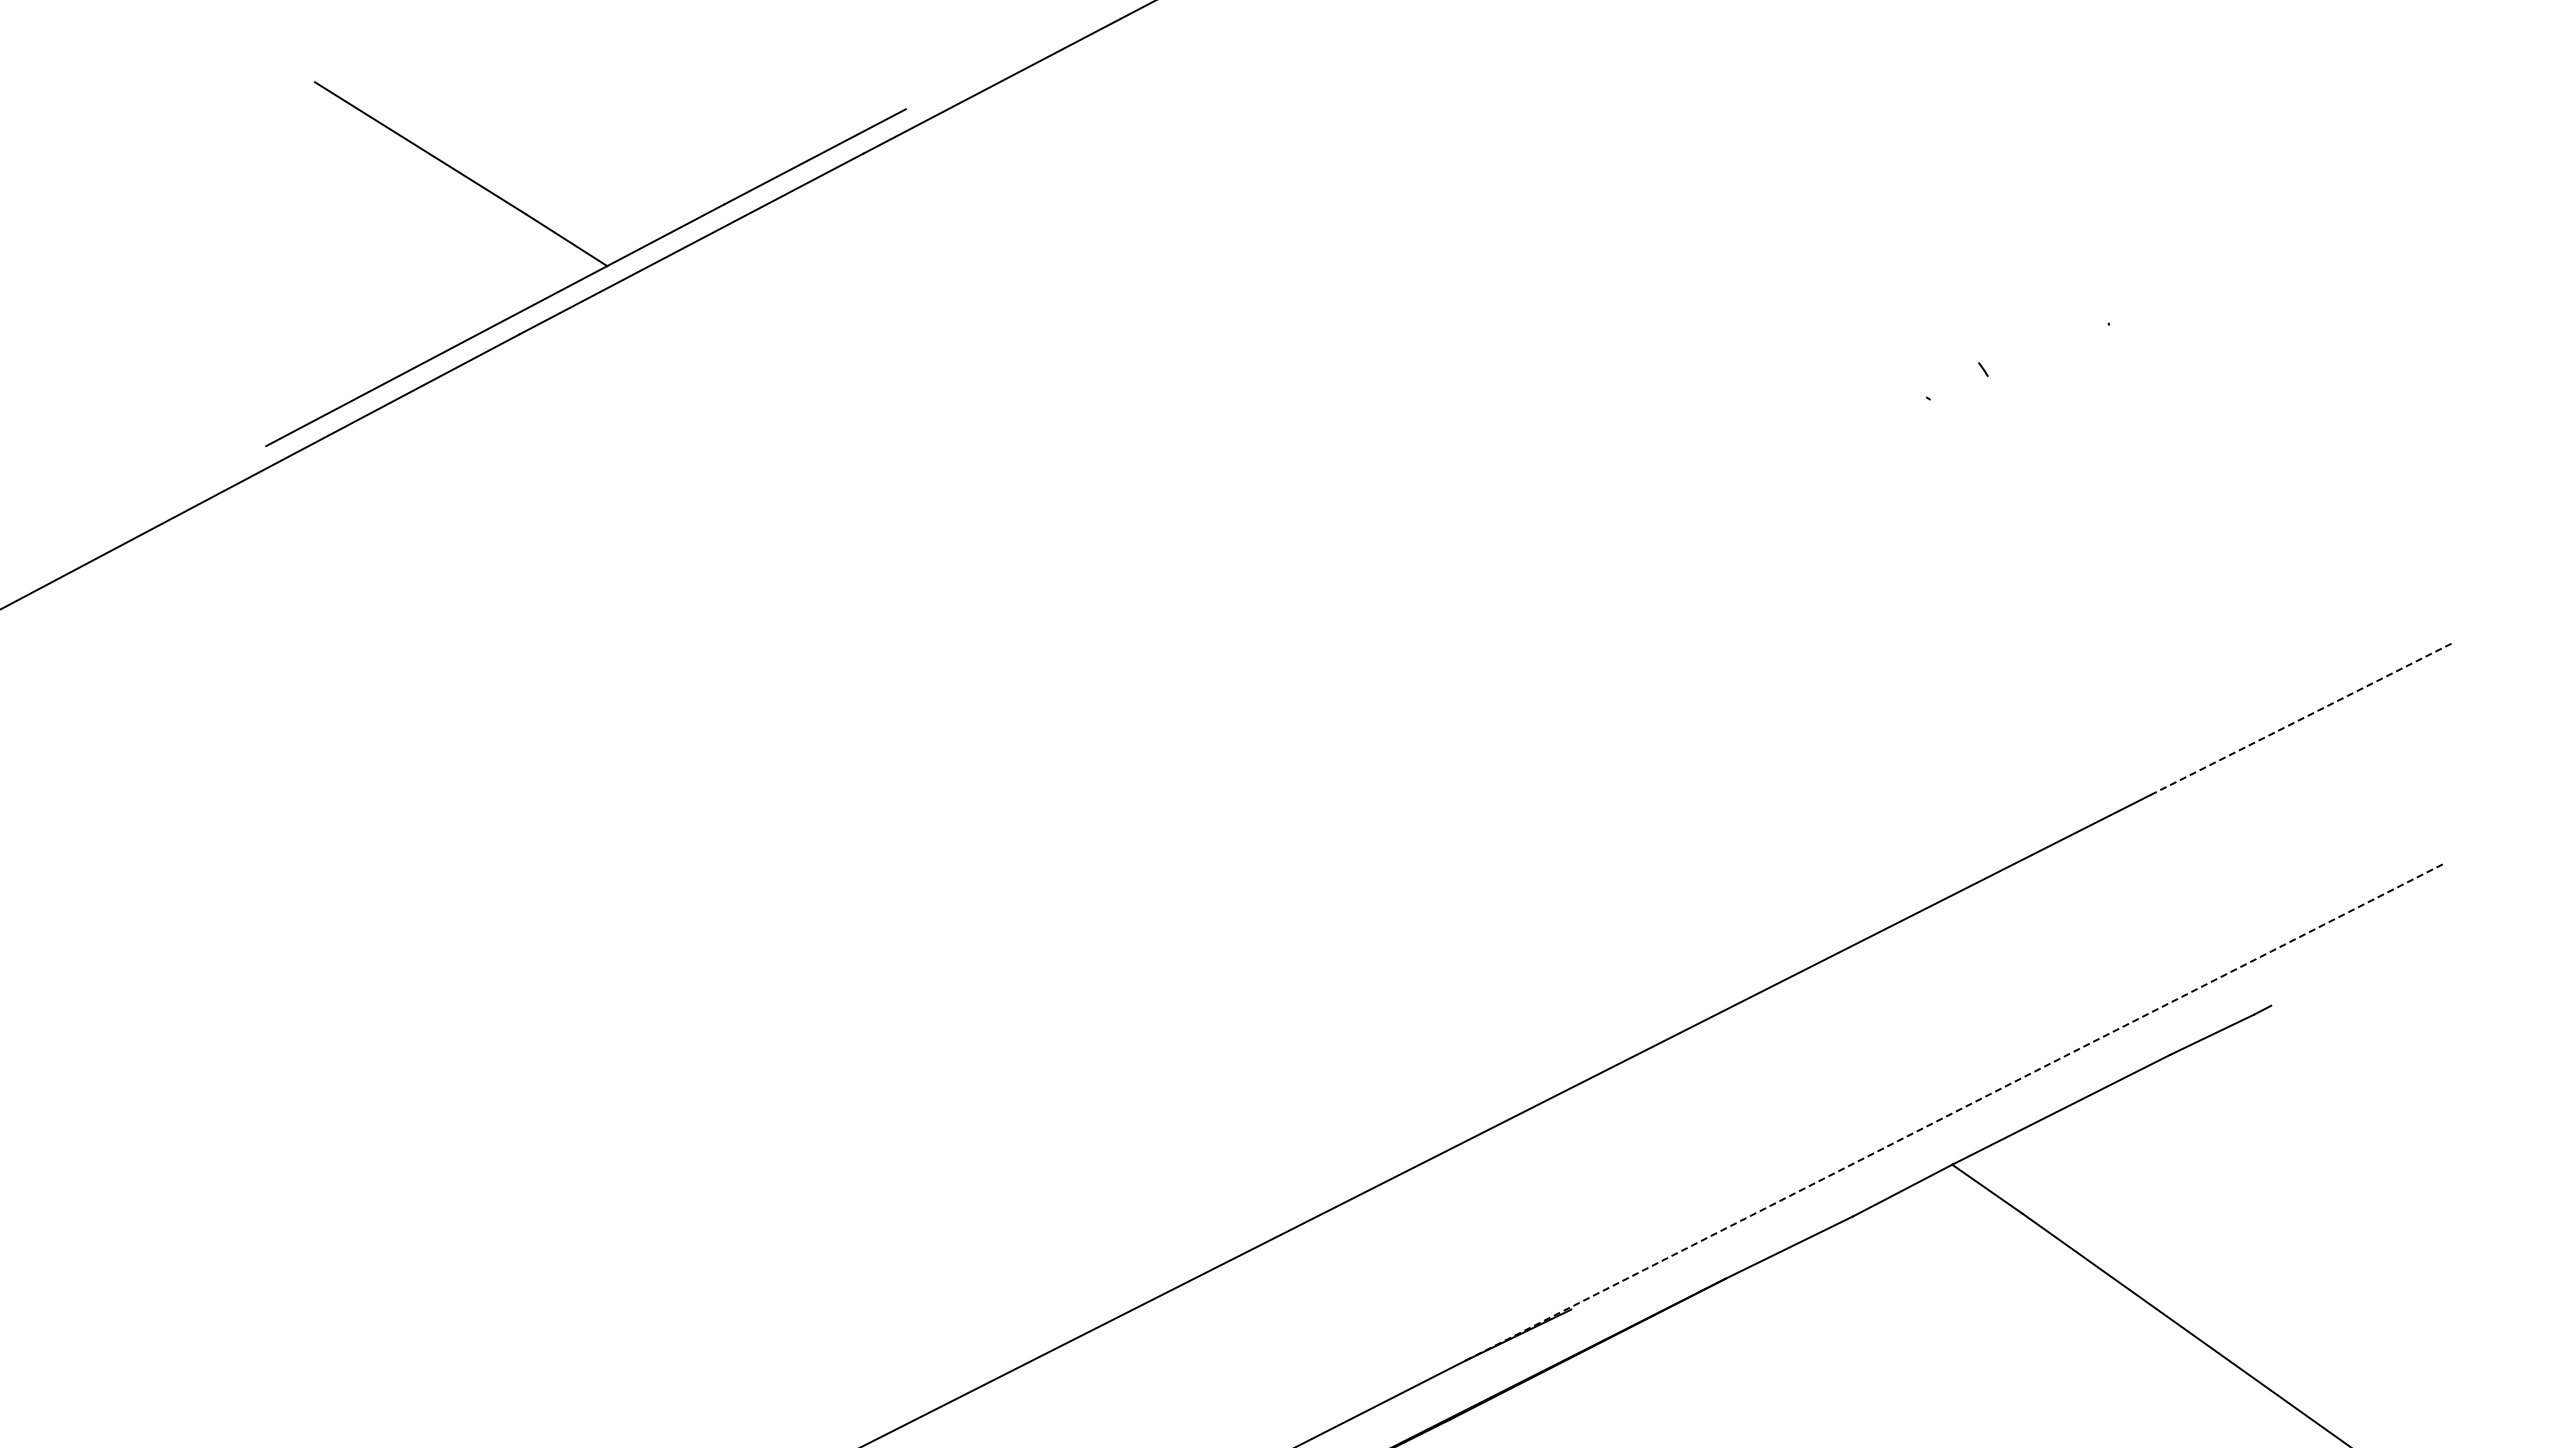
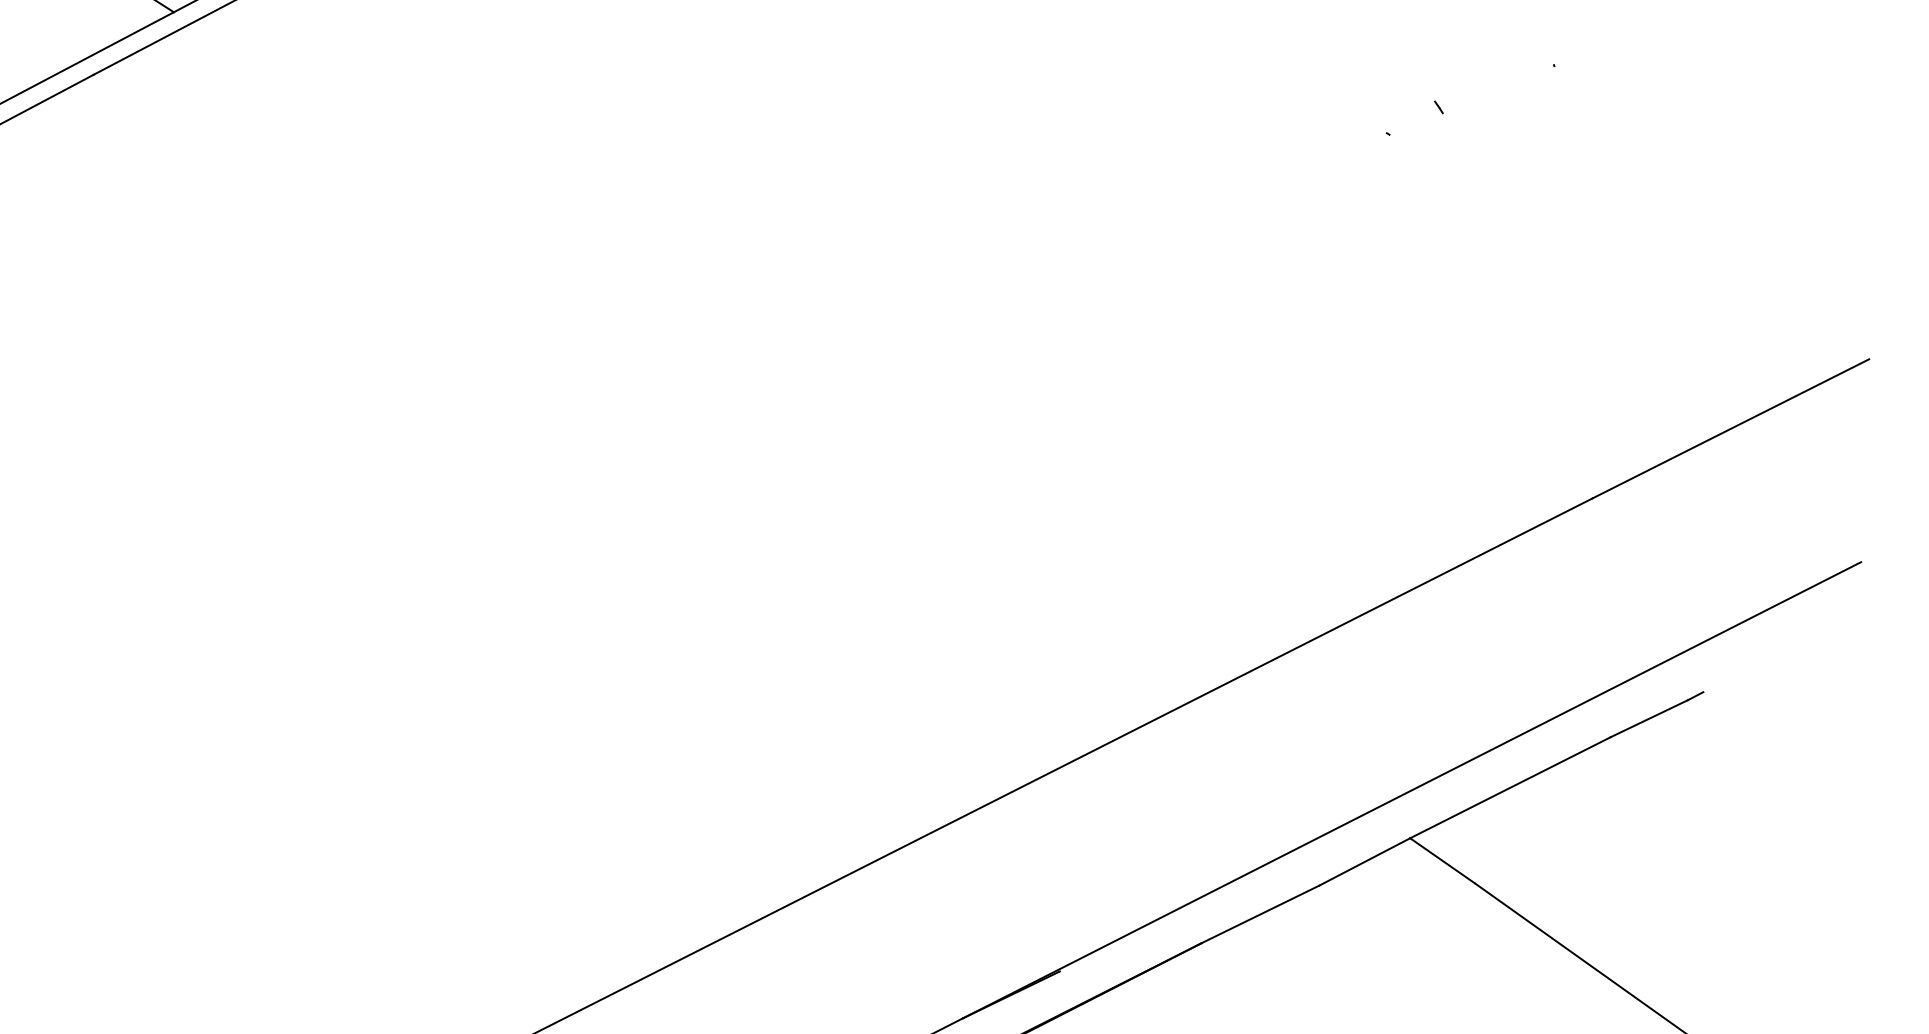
line: (2300, 719) -> (1730, 429), dashed -> solid
line: (1954, 1112) -> (1412, 790), dashed -> solid

